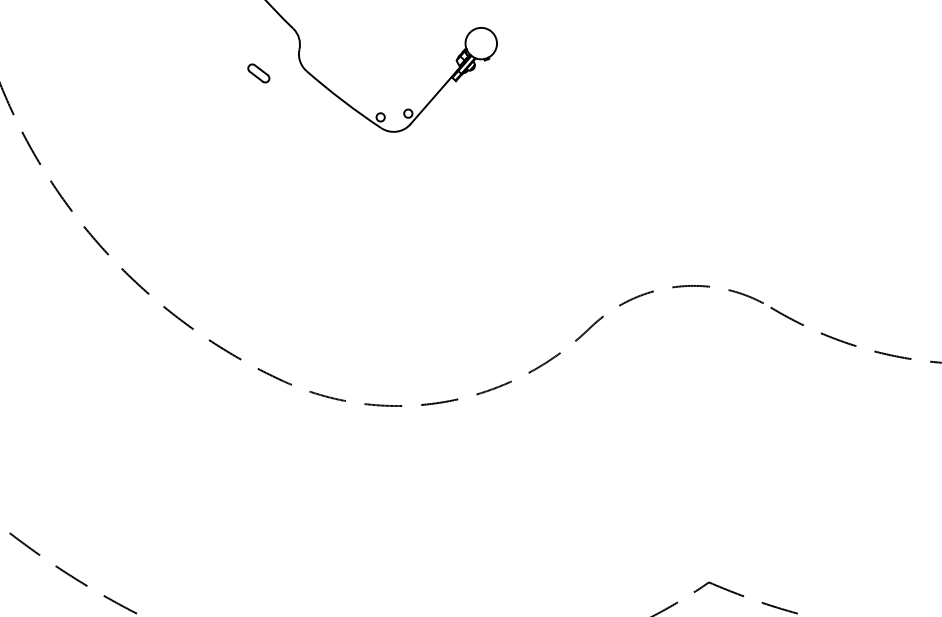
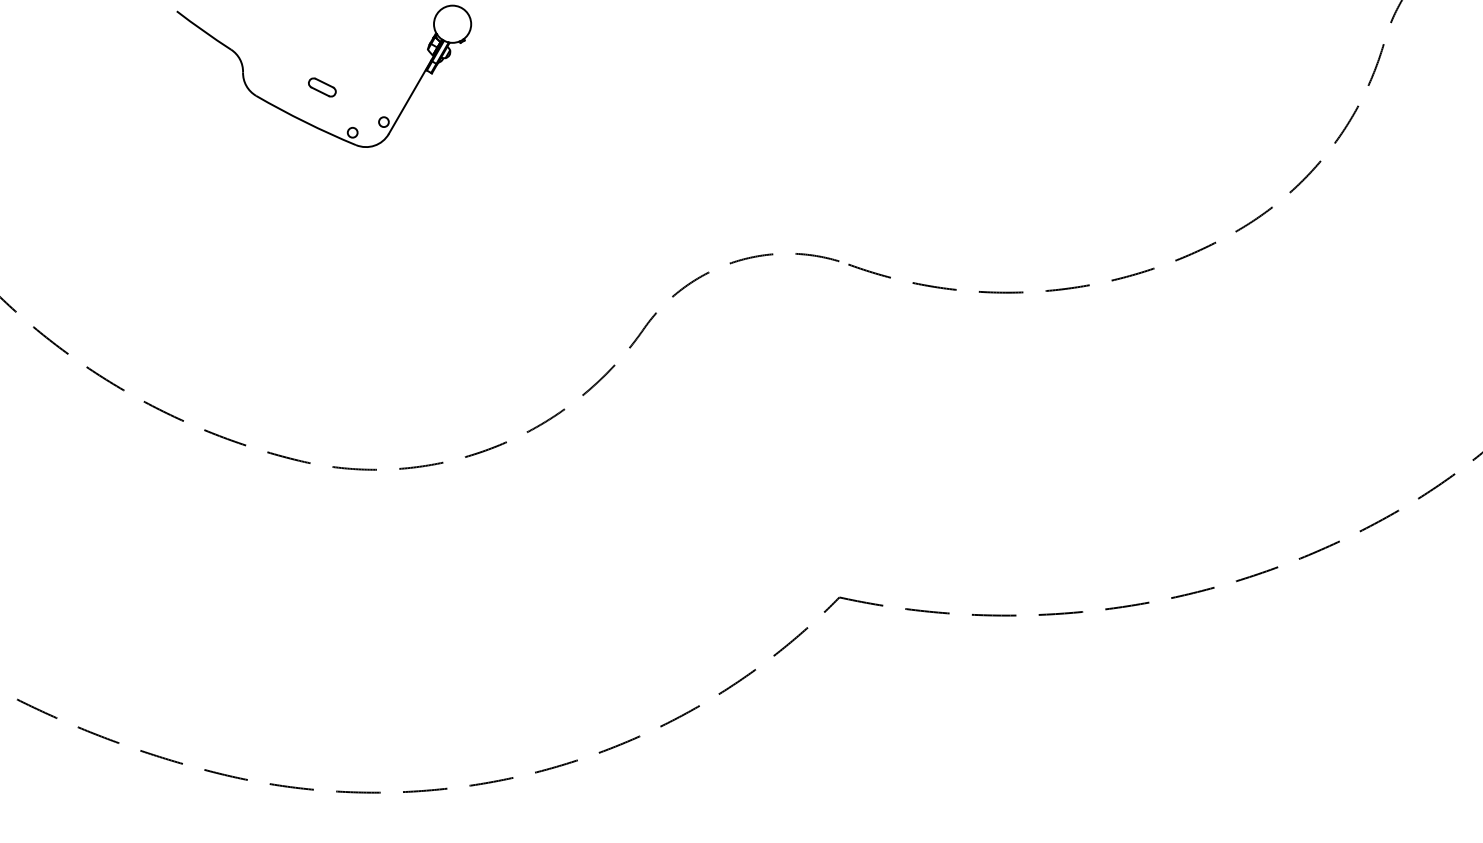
part: (258, 73) -> (322, 87), moved

